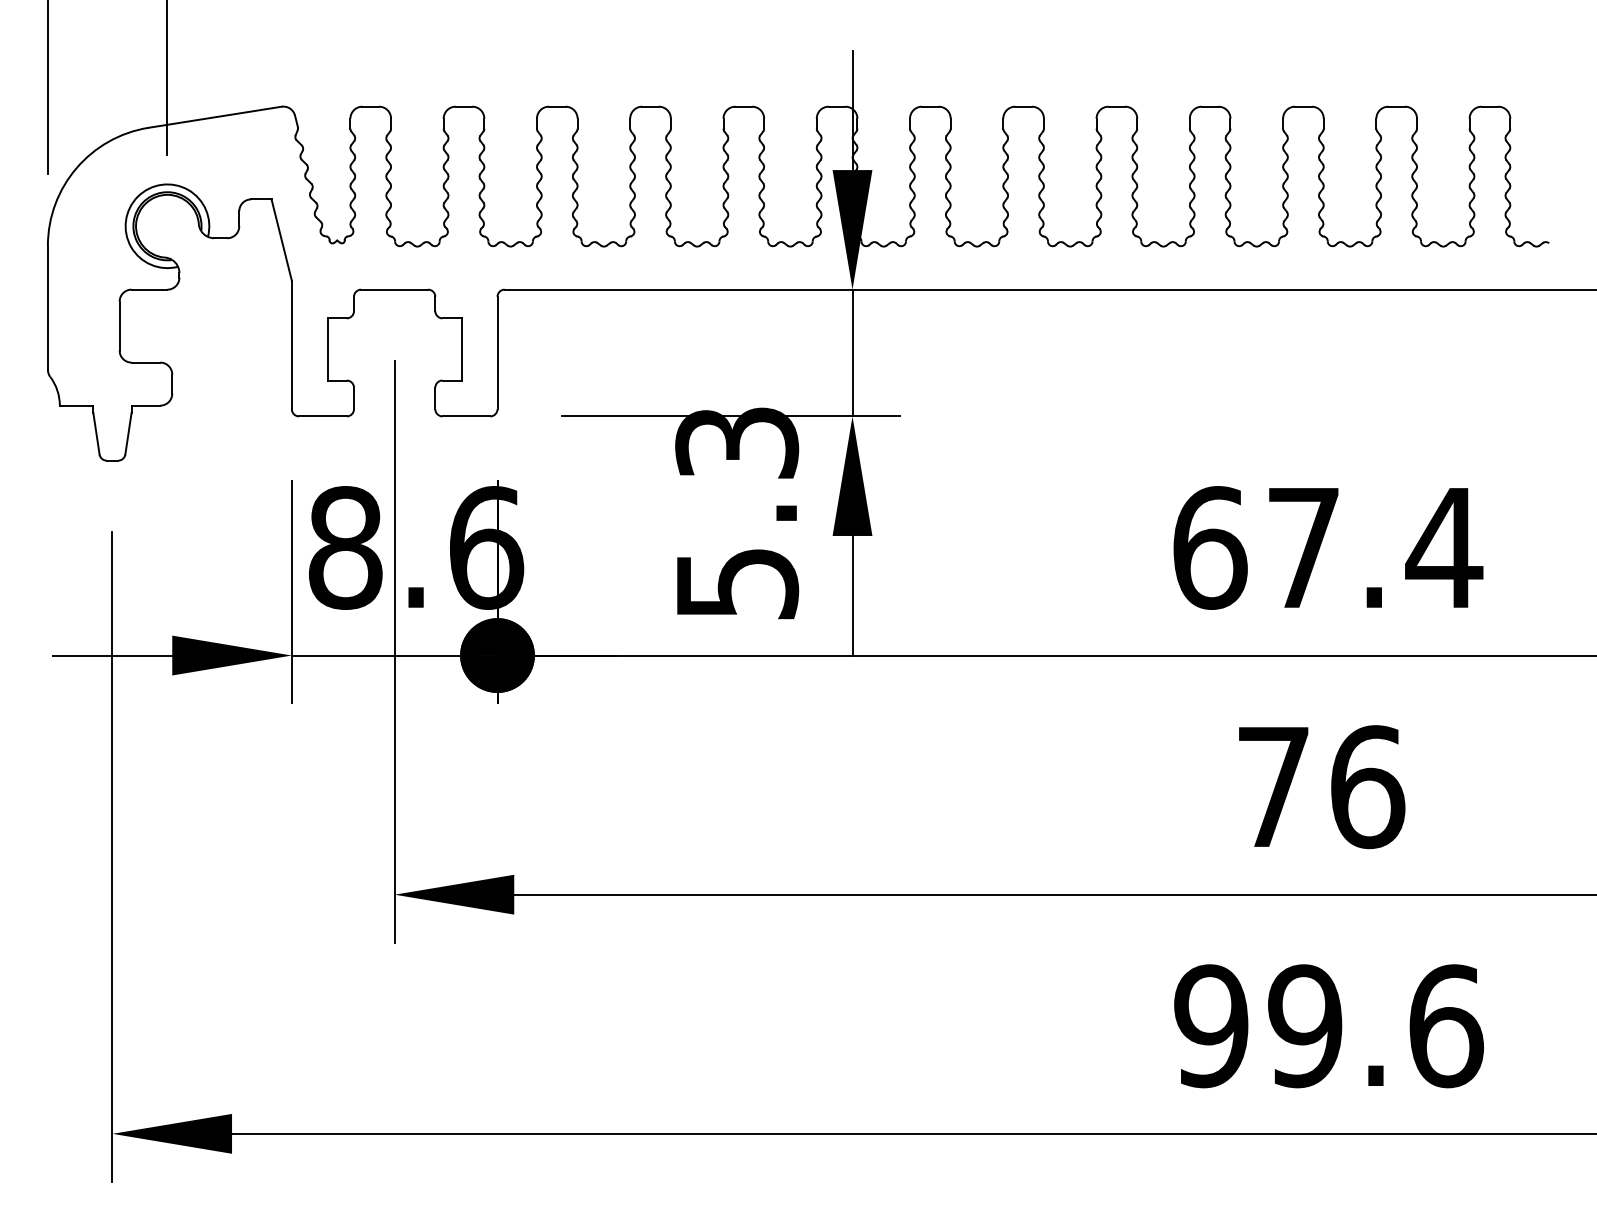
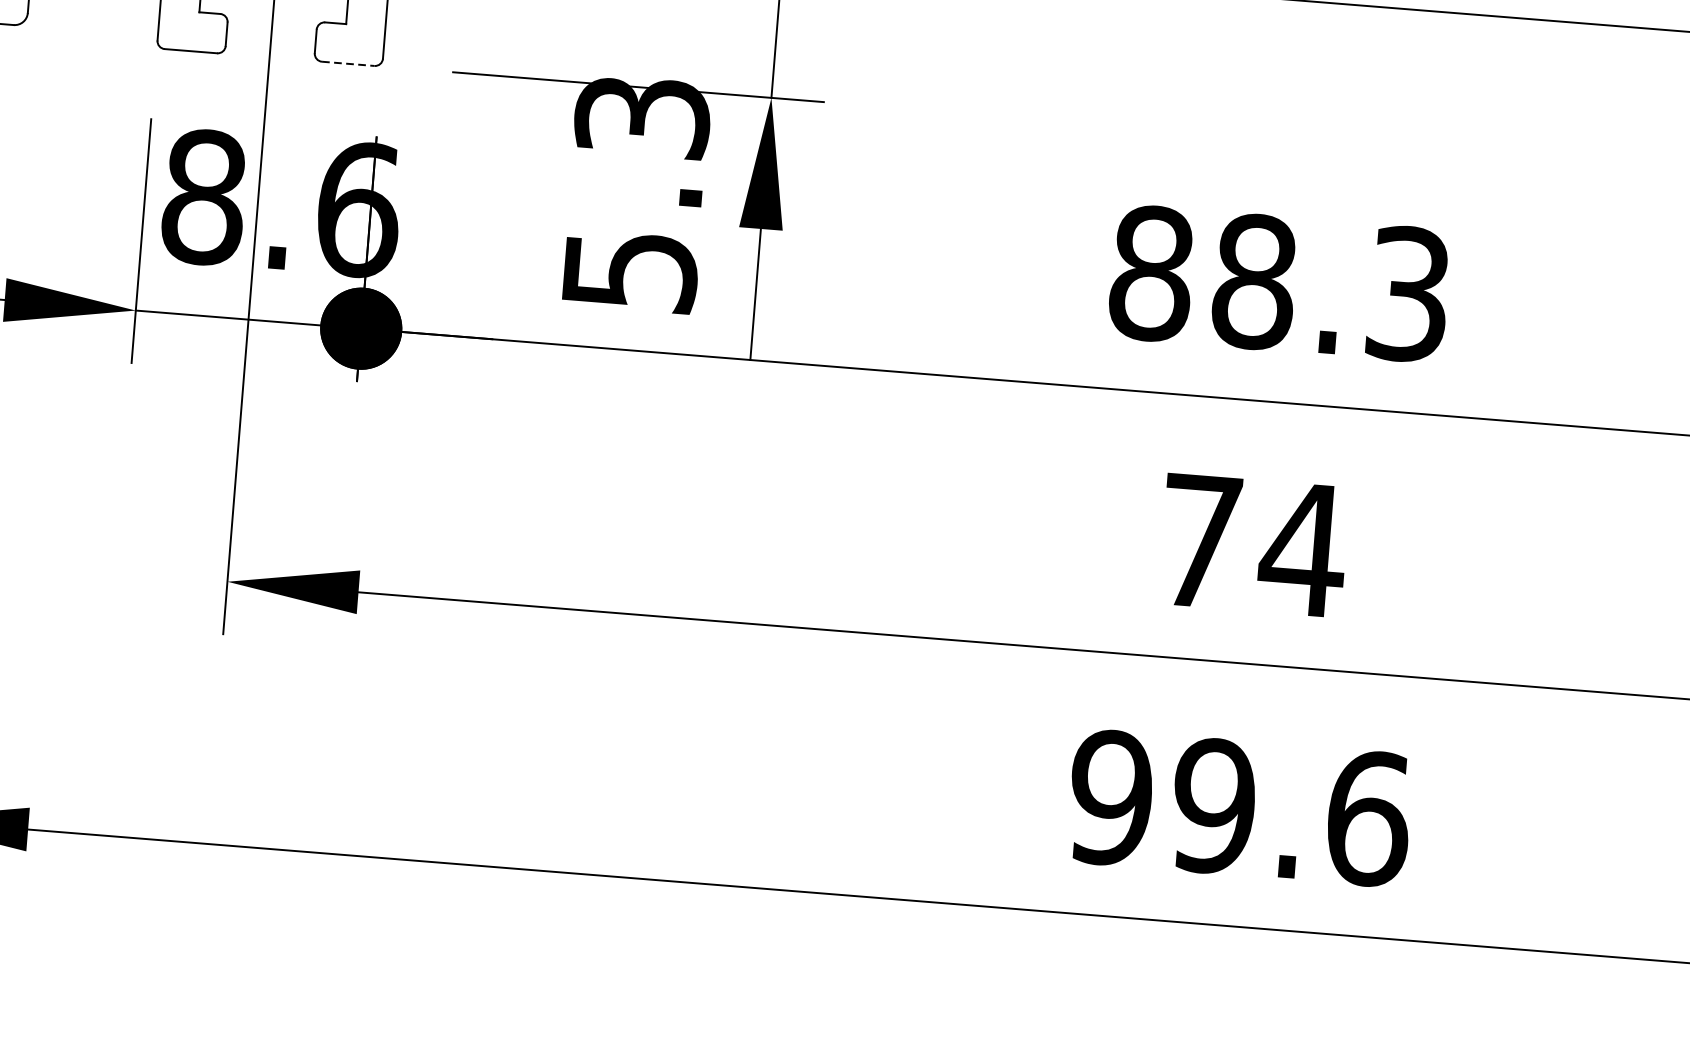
line: (466, 416) -> (348, 63), solid -> dashed
text: (1328, 547) -> (1281, 283), 67.4 -> 88.3
text: (1367, 787) -> (1303, 550), 76 -> 74

